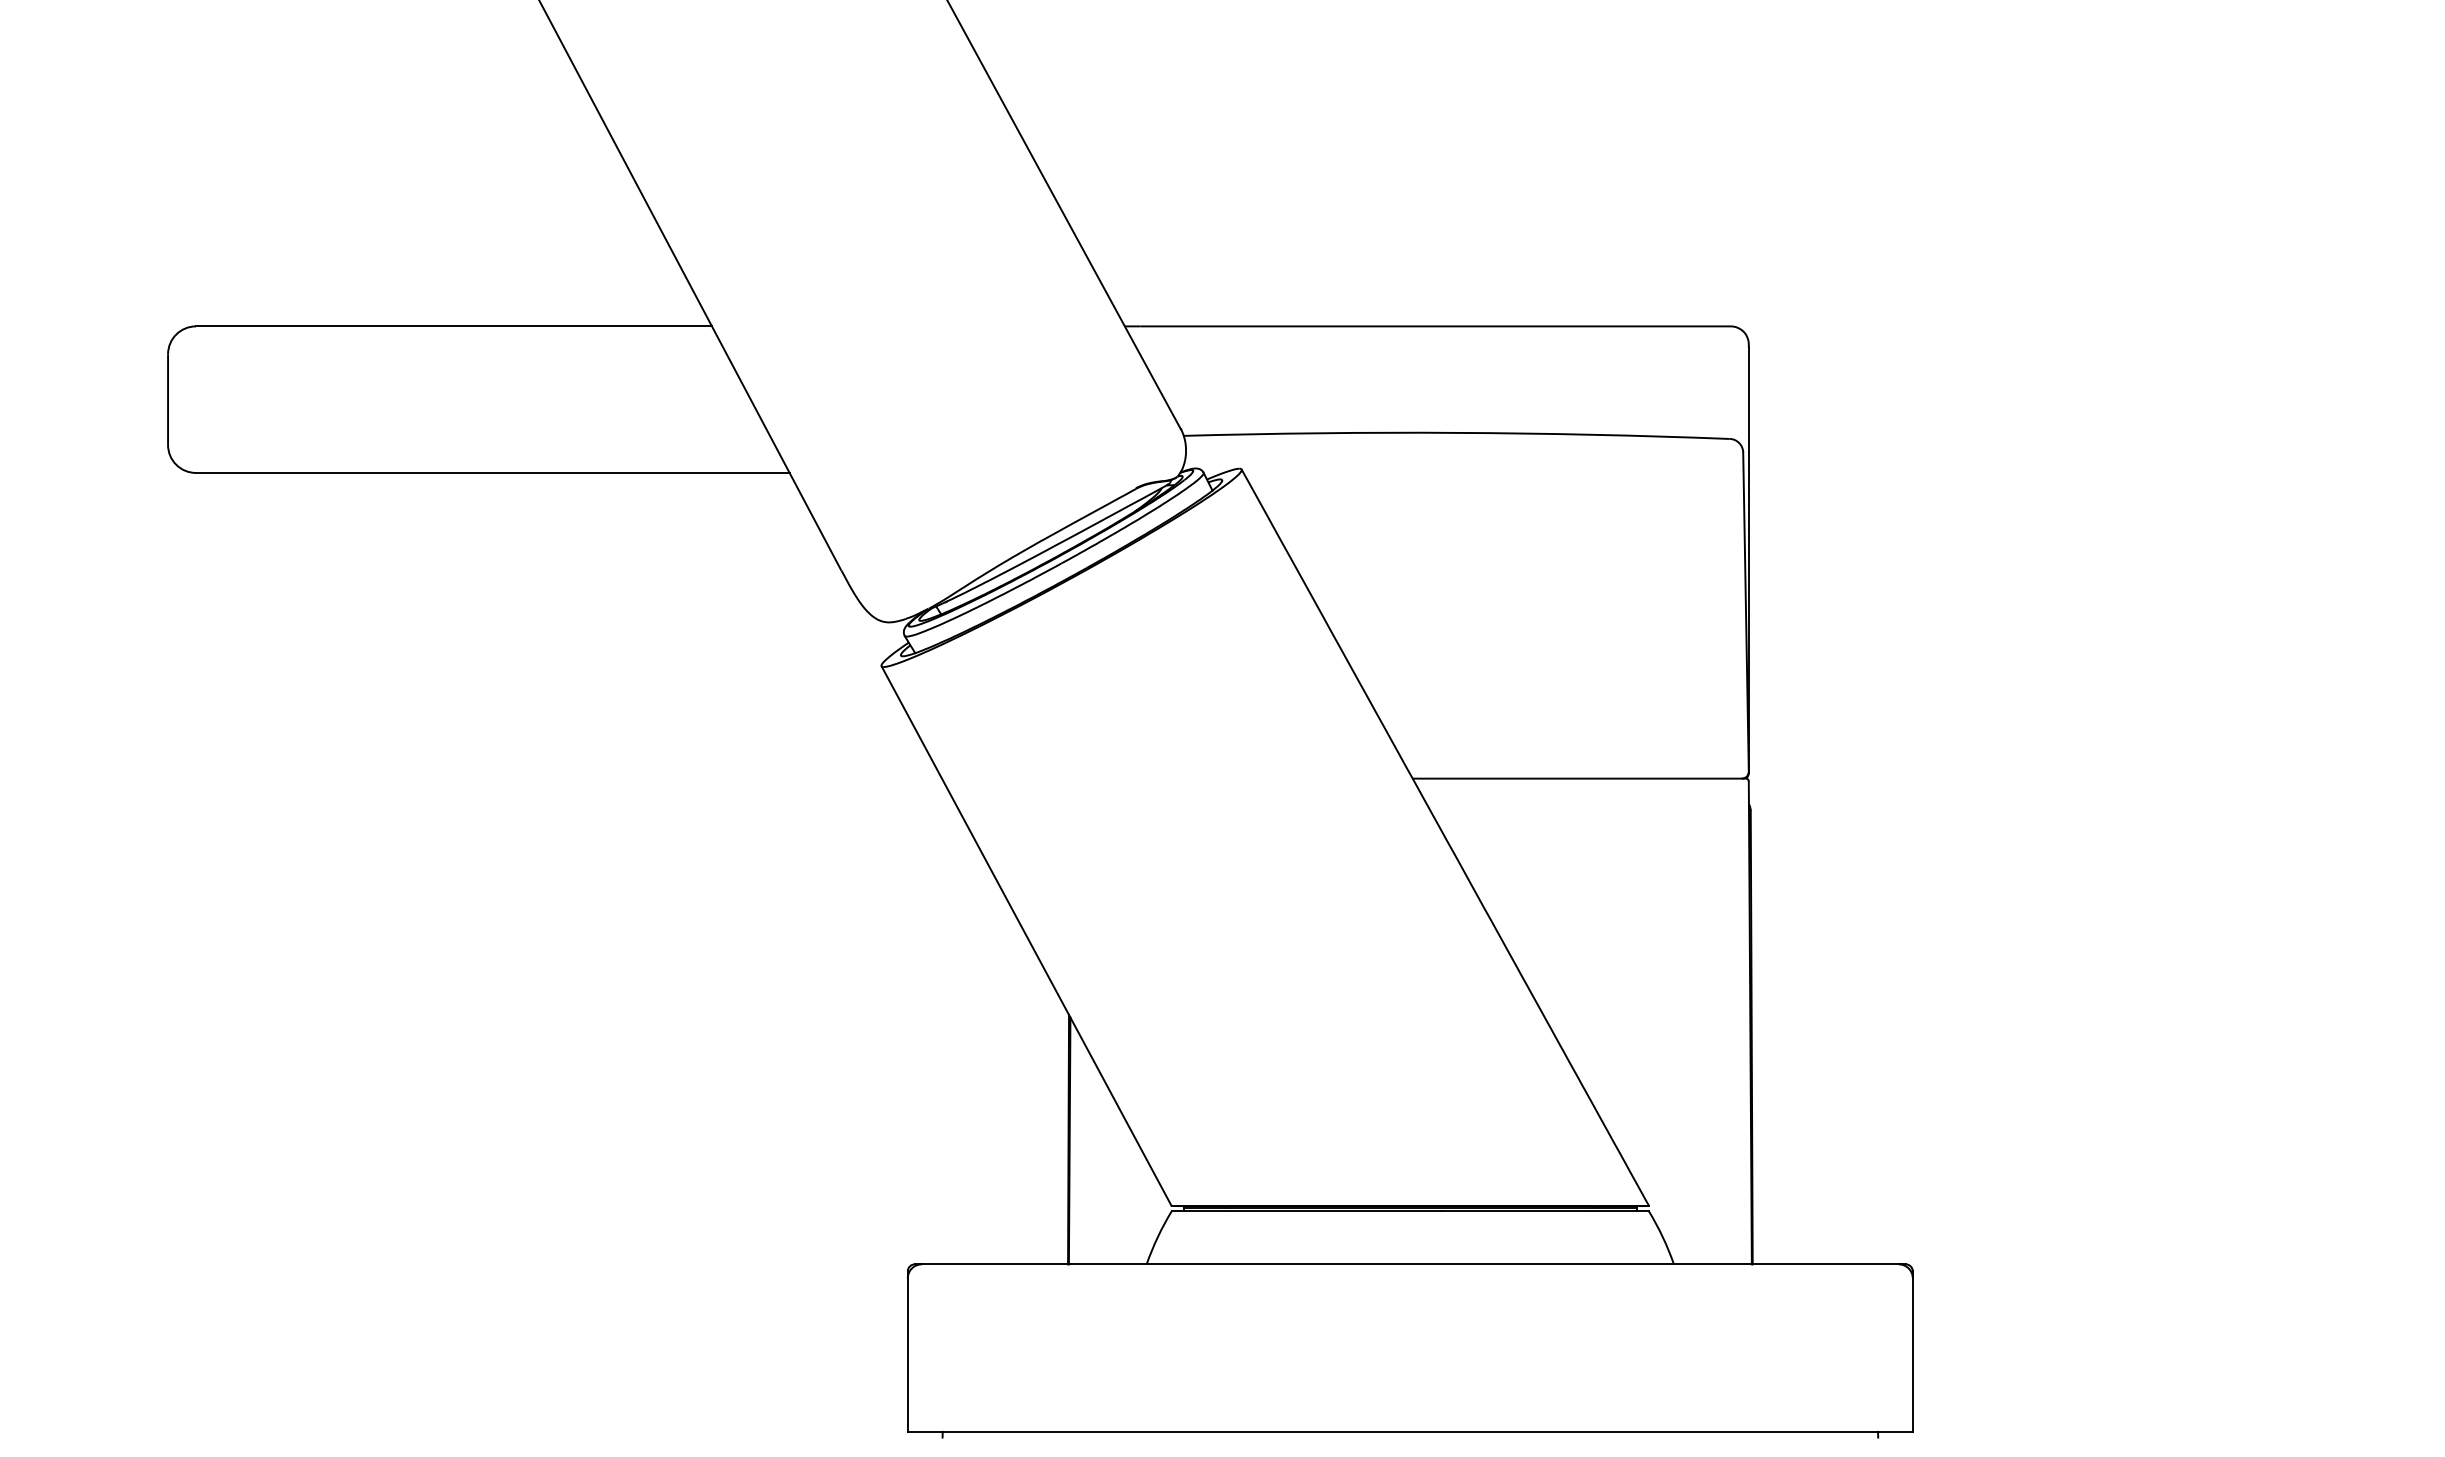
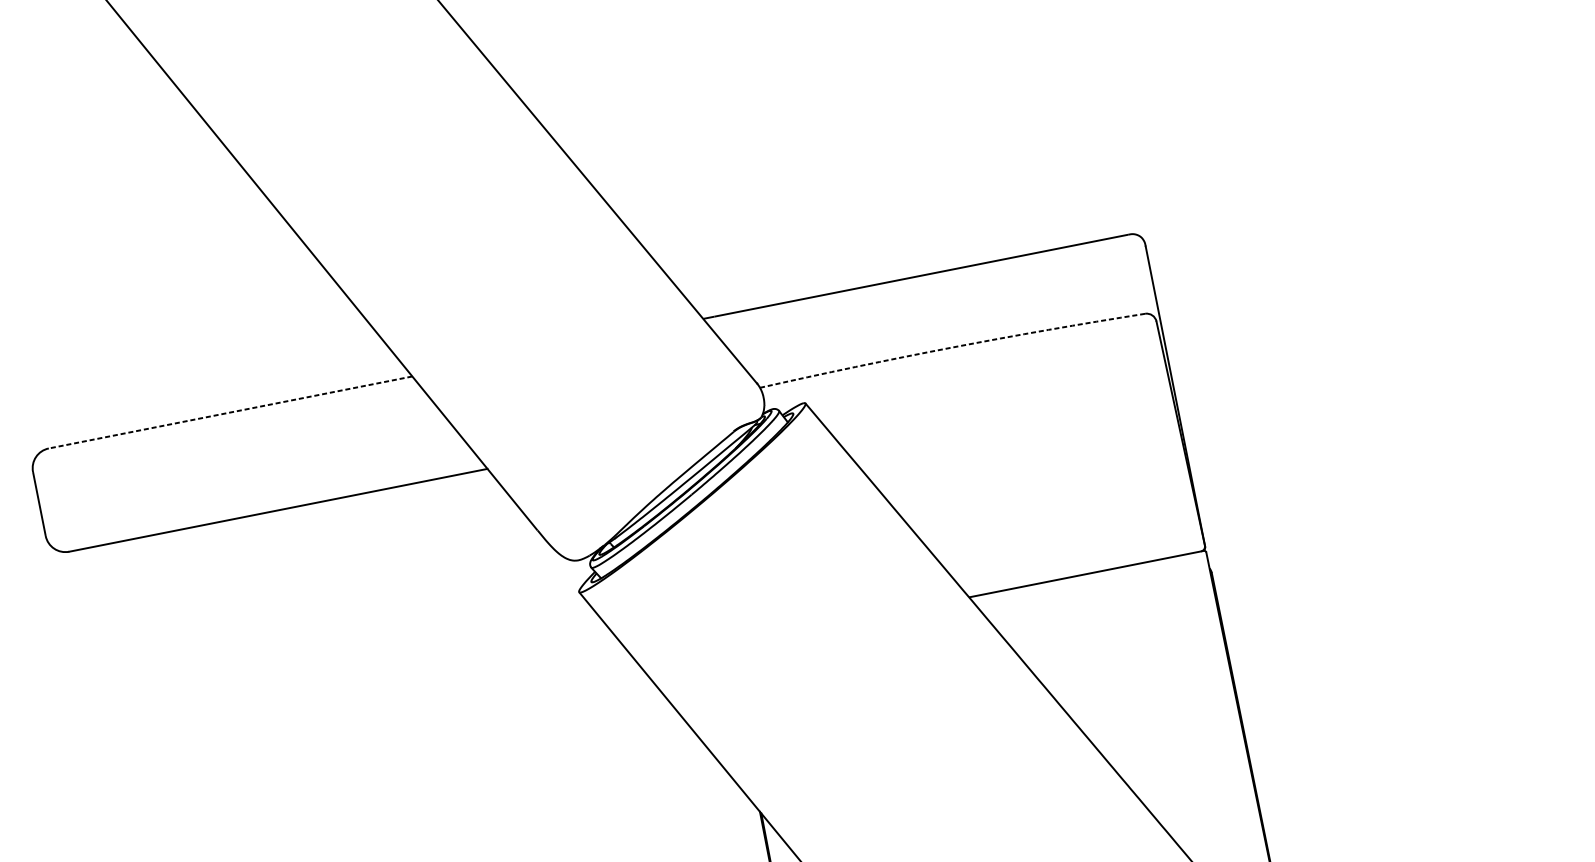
line: (453, 326) -> (230, 412), solid -> dashed
arc: (1456, 432) -> (951, 347), solid -> dashed

